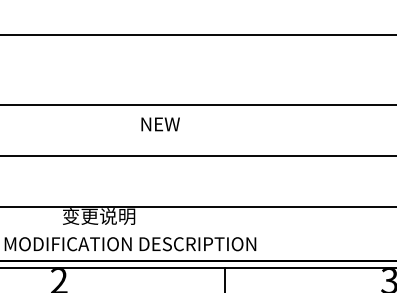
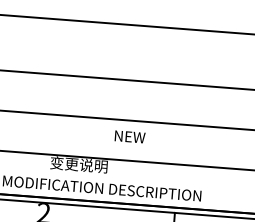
text: (160, 124) -> (129, 137), moved

